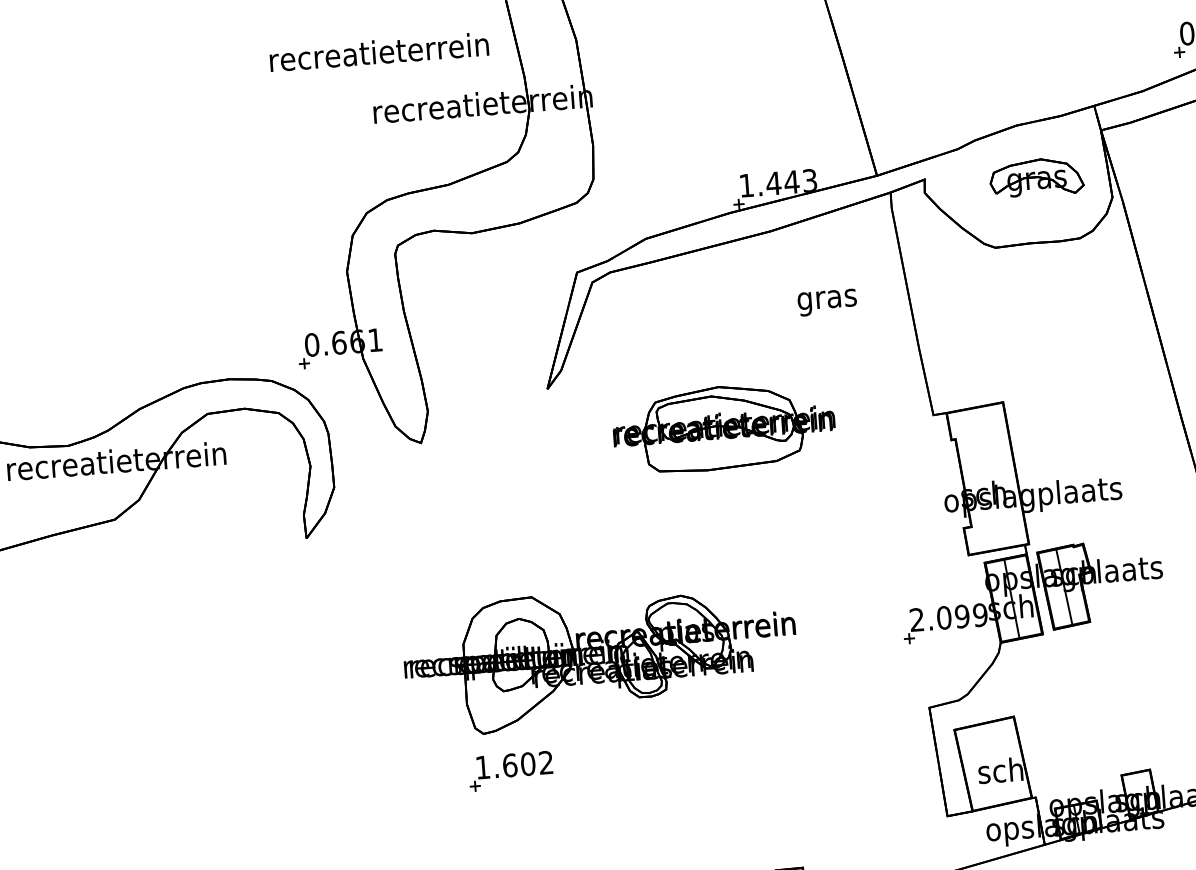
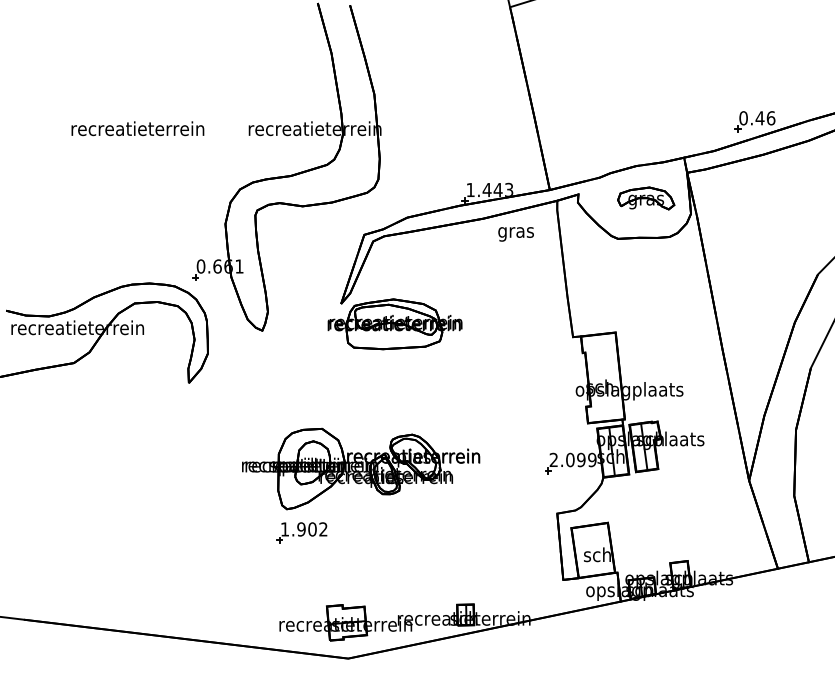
text: (378, 51) -> (137, 128), moved
text: (826, 302) -> (515, 234), moved
part: (723, 428) -> (394, 324), moved
text: (510, 765) -> (301, 529), 1.602 -> 1.902

